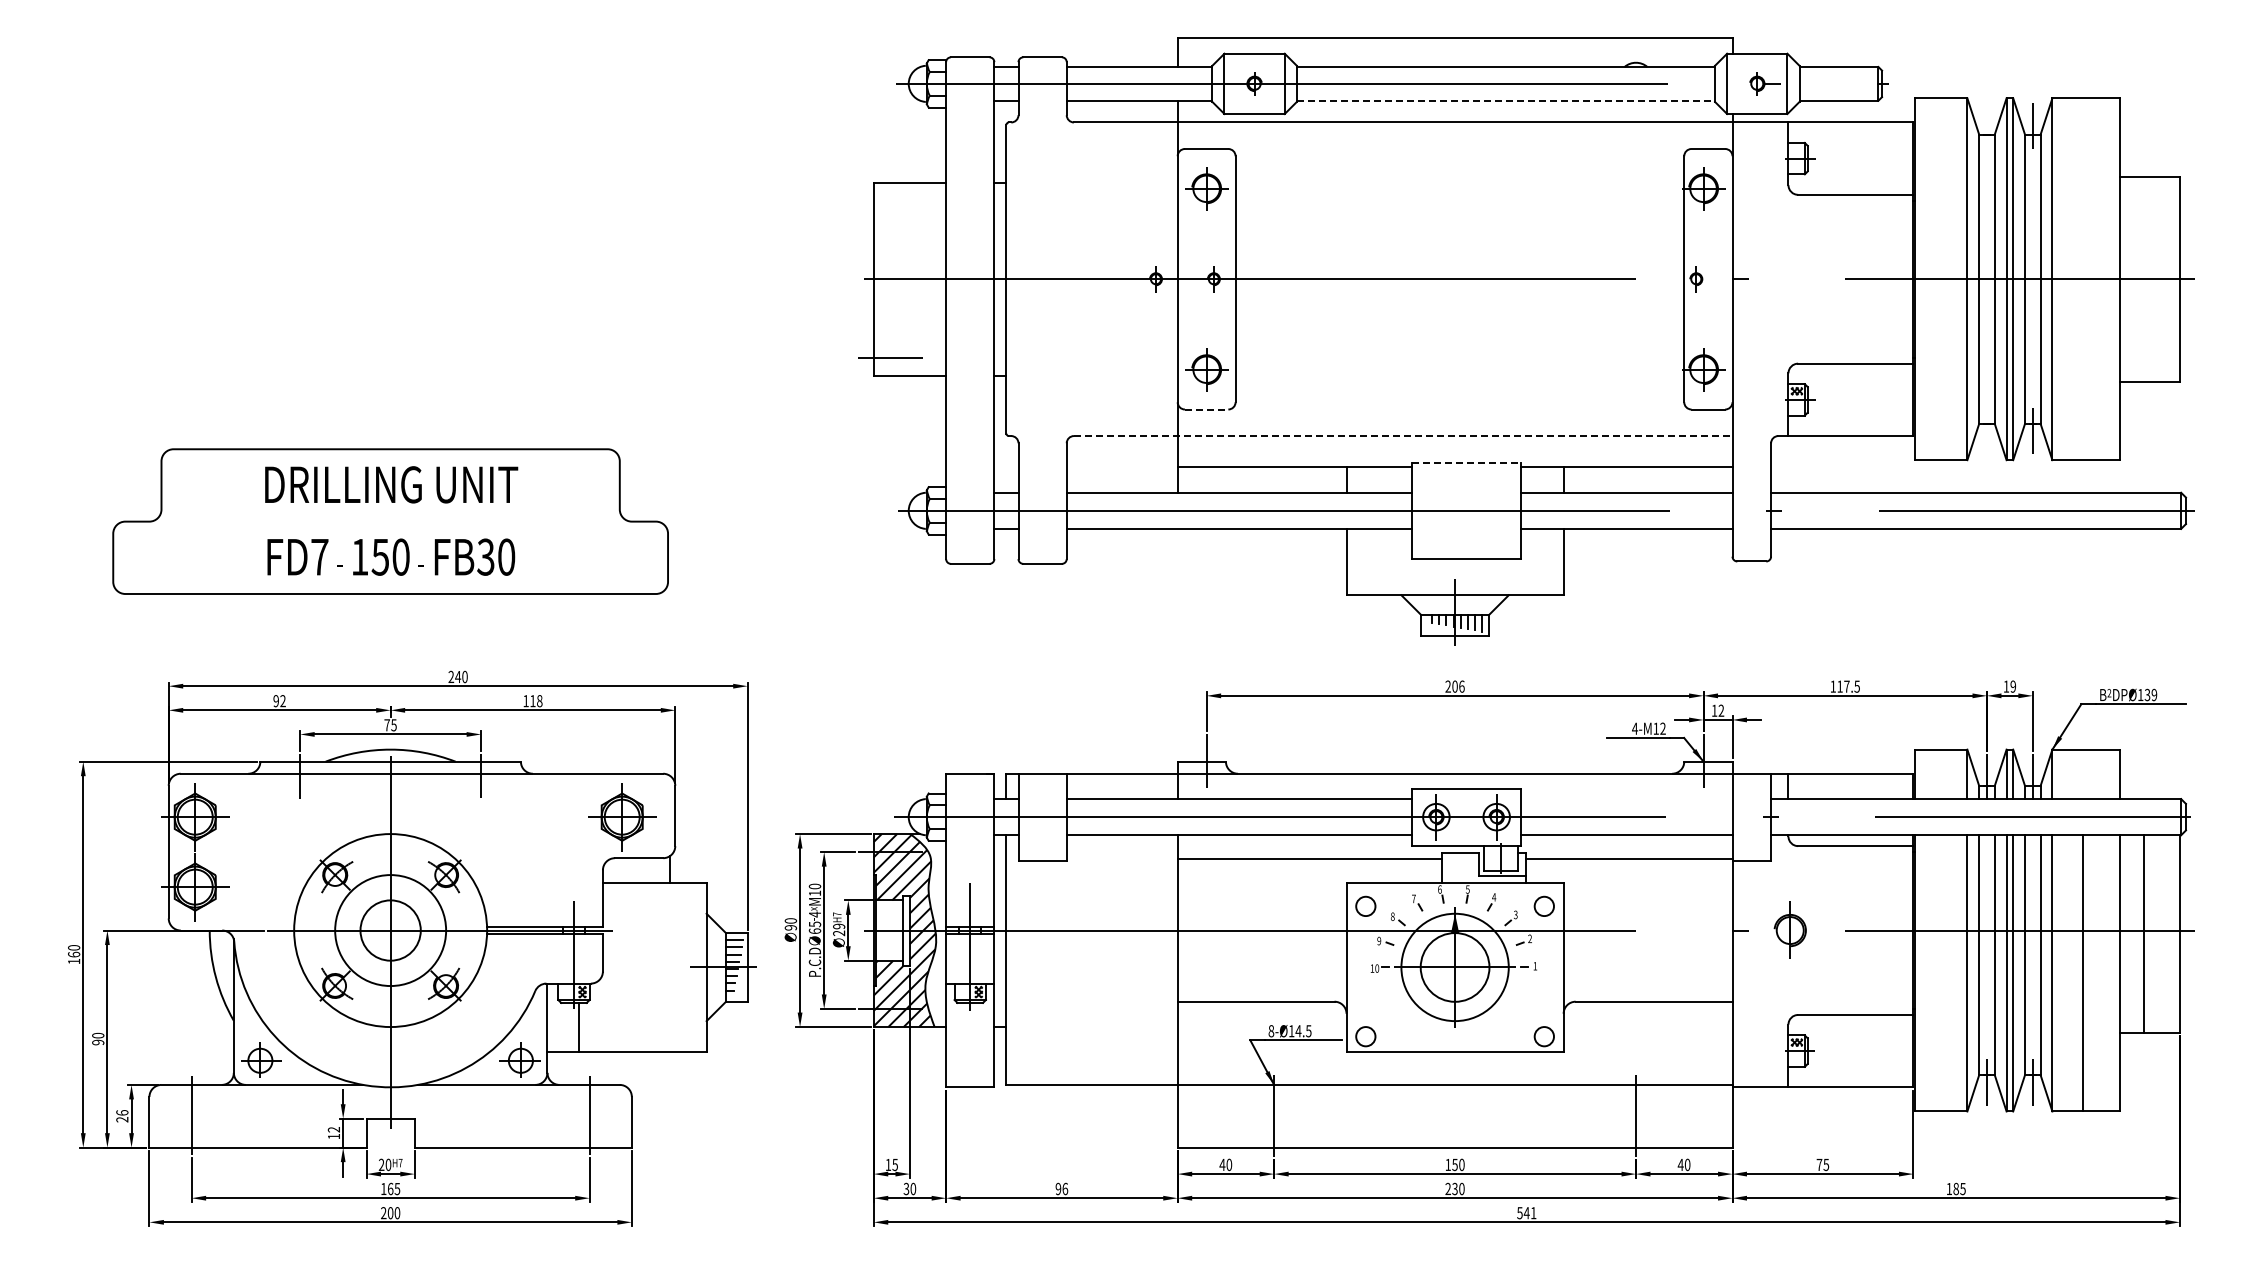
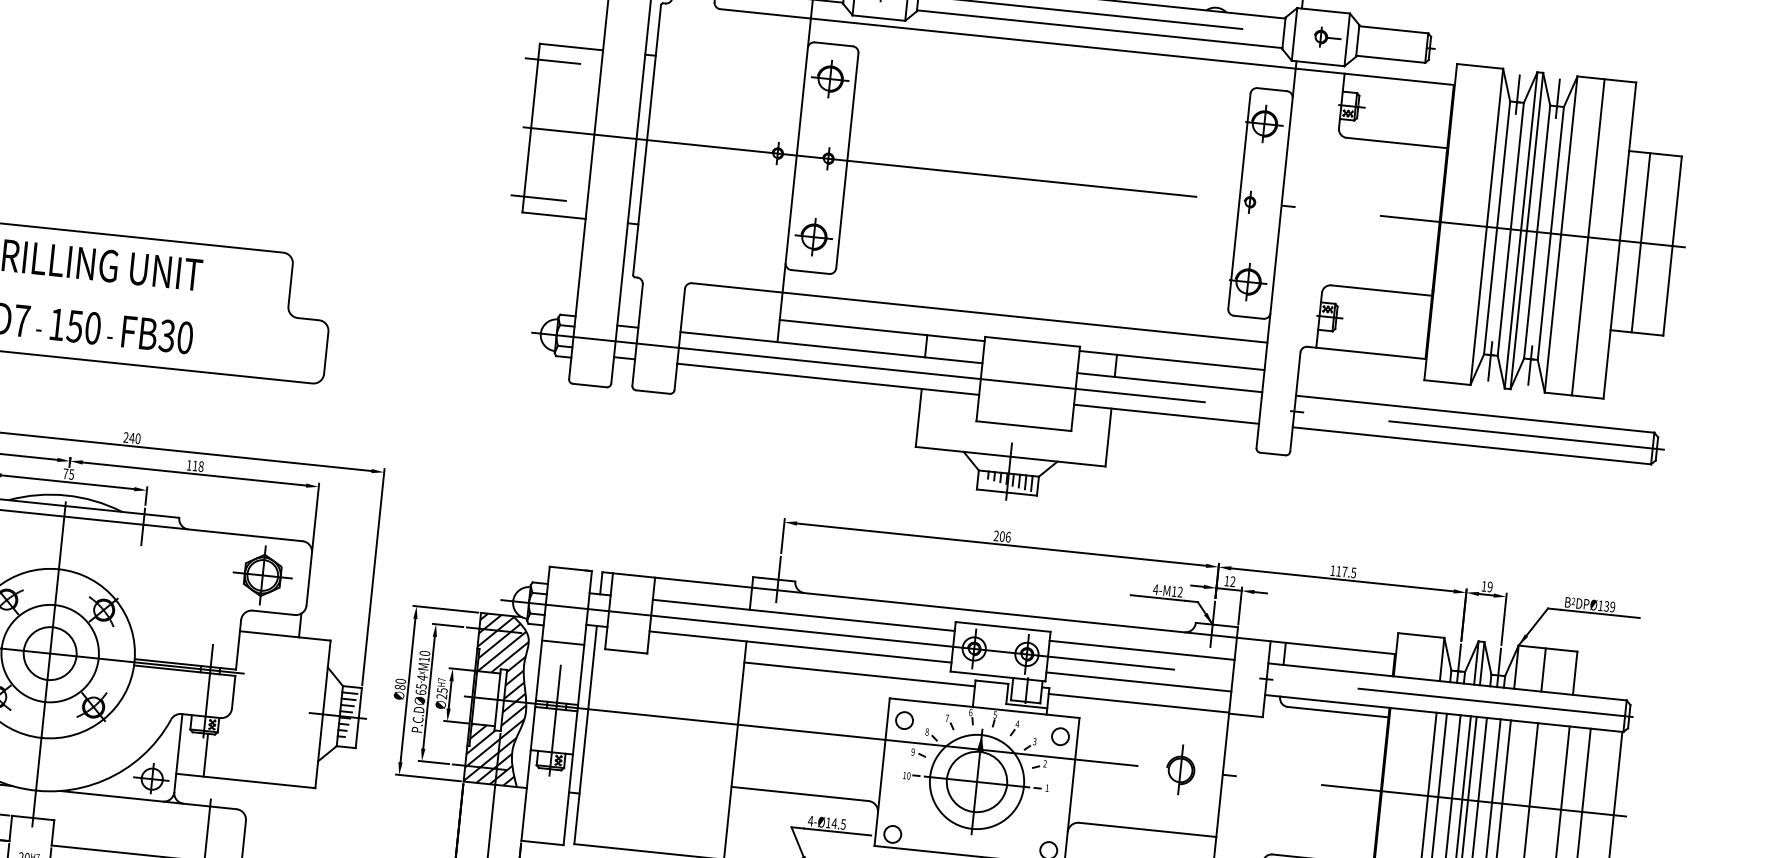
line: (1506, 100) -> (1100, 29), dashed -> solid
line: (1986, 125) -> (1517, 94), added
hatch: (1796, 167) -> (1347, 113), added
line: (890, 200) -> (552, 60), added
line: (2143, 278) -> (1640, 242), added
line: (2083, 279) -> (1588, 237), added
line: (1206, 409) -> (810, 271), dashed -> solid
line: (1986, 431) -> (1489, 361), added
line: (1403, 436) -> (979, 313), dashed -> solid
line: (1467, 462) -> (1033, 341), dashed -> solid
line: (2083, 774) -> (1543, 670), added
line: (1626, 799) -> (1141, 650), added
line: (970, 858) -> (563, 643), added
text: (838, 926) -> (441, 690), 29 -> 25
text: (790, 927) -> (399, 687), 90 -> 80
part: (1789, 929) -> (1180, 769), moved
text: (1271, 1031) -> (810, 821), 8-Ø14.5 -> 4-Ø14.5

